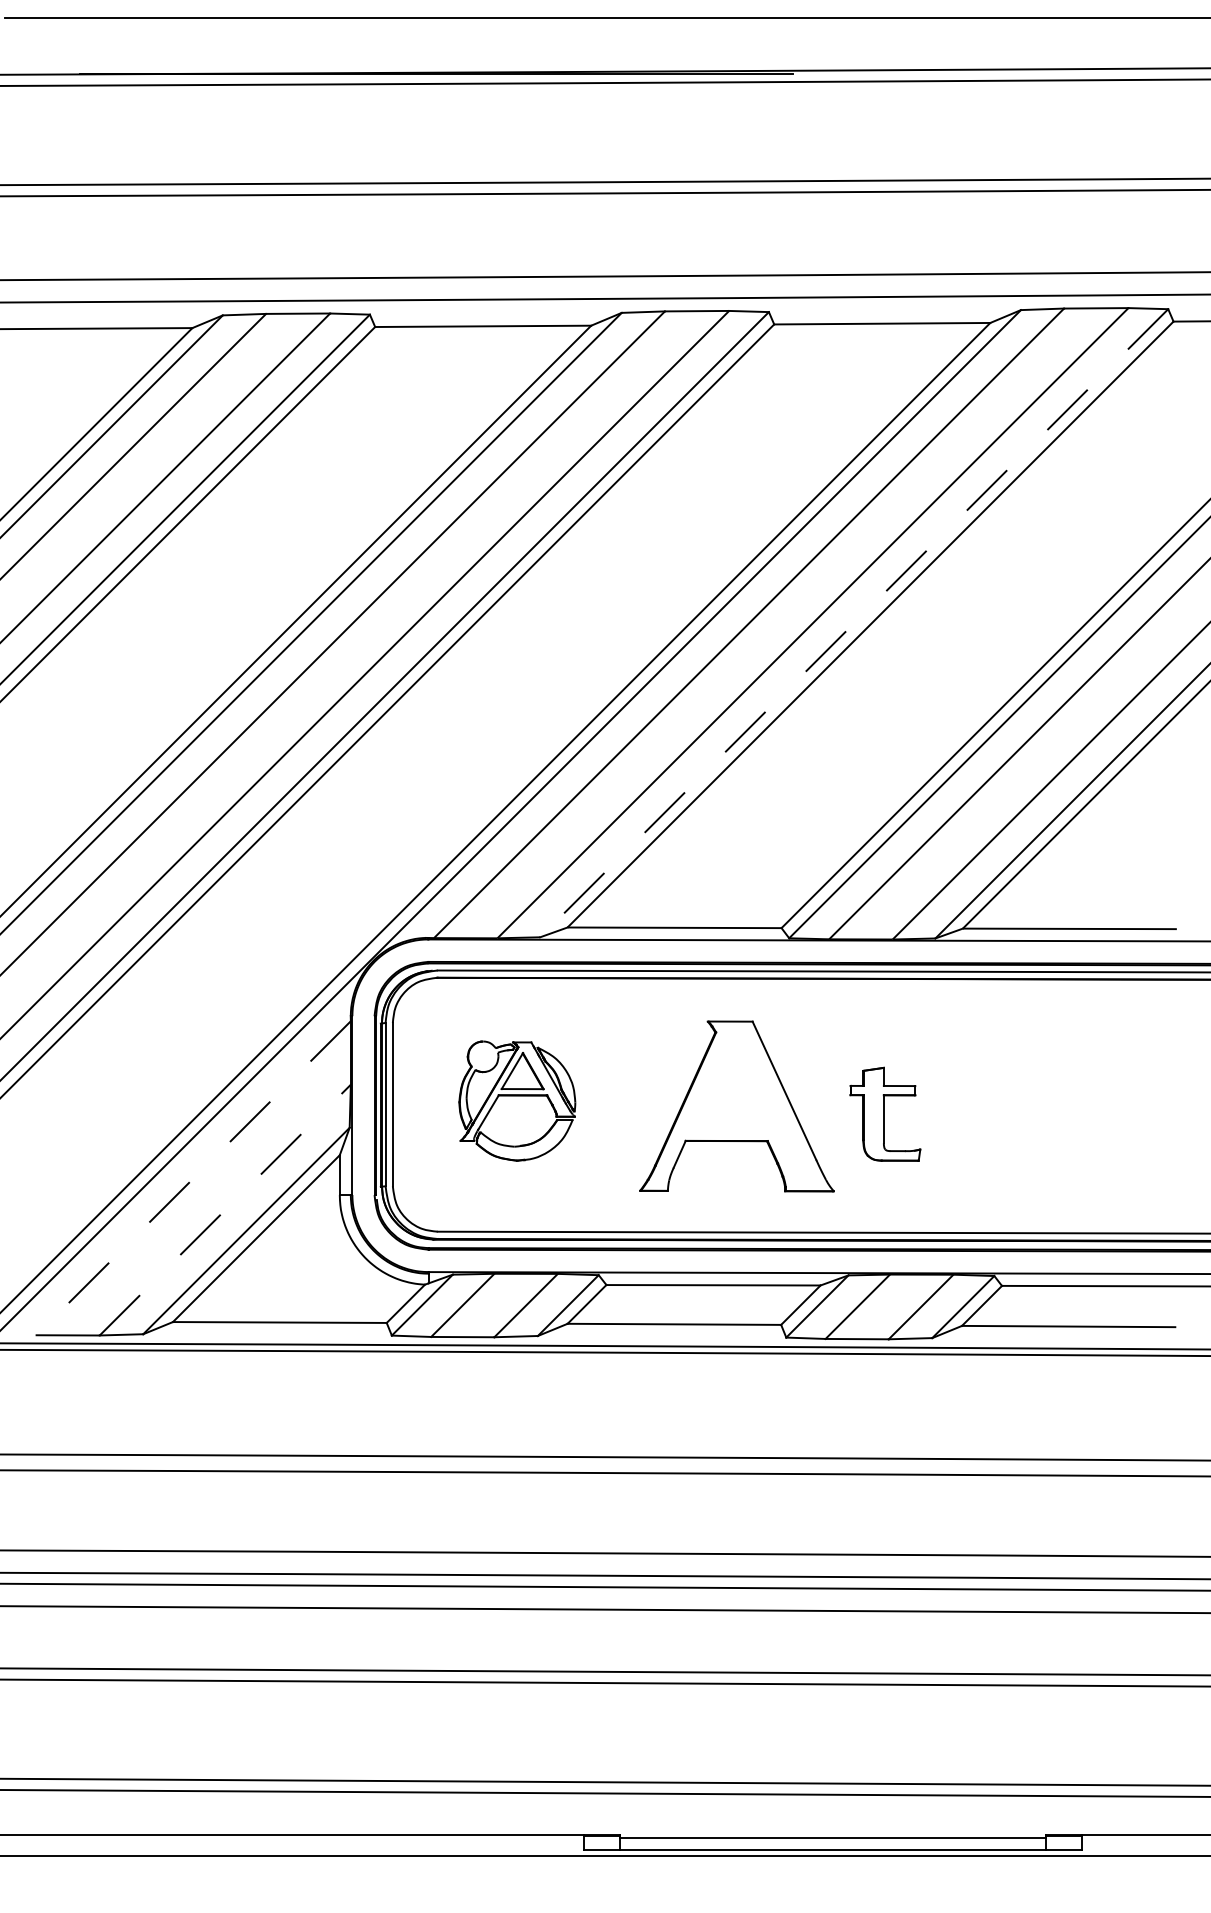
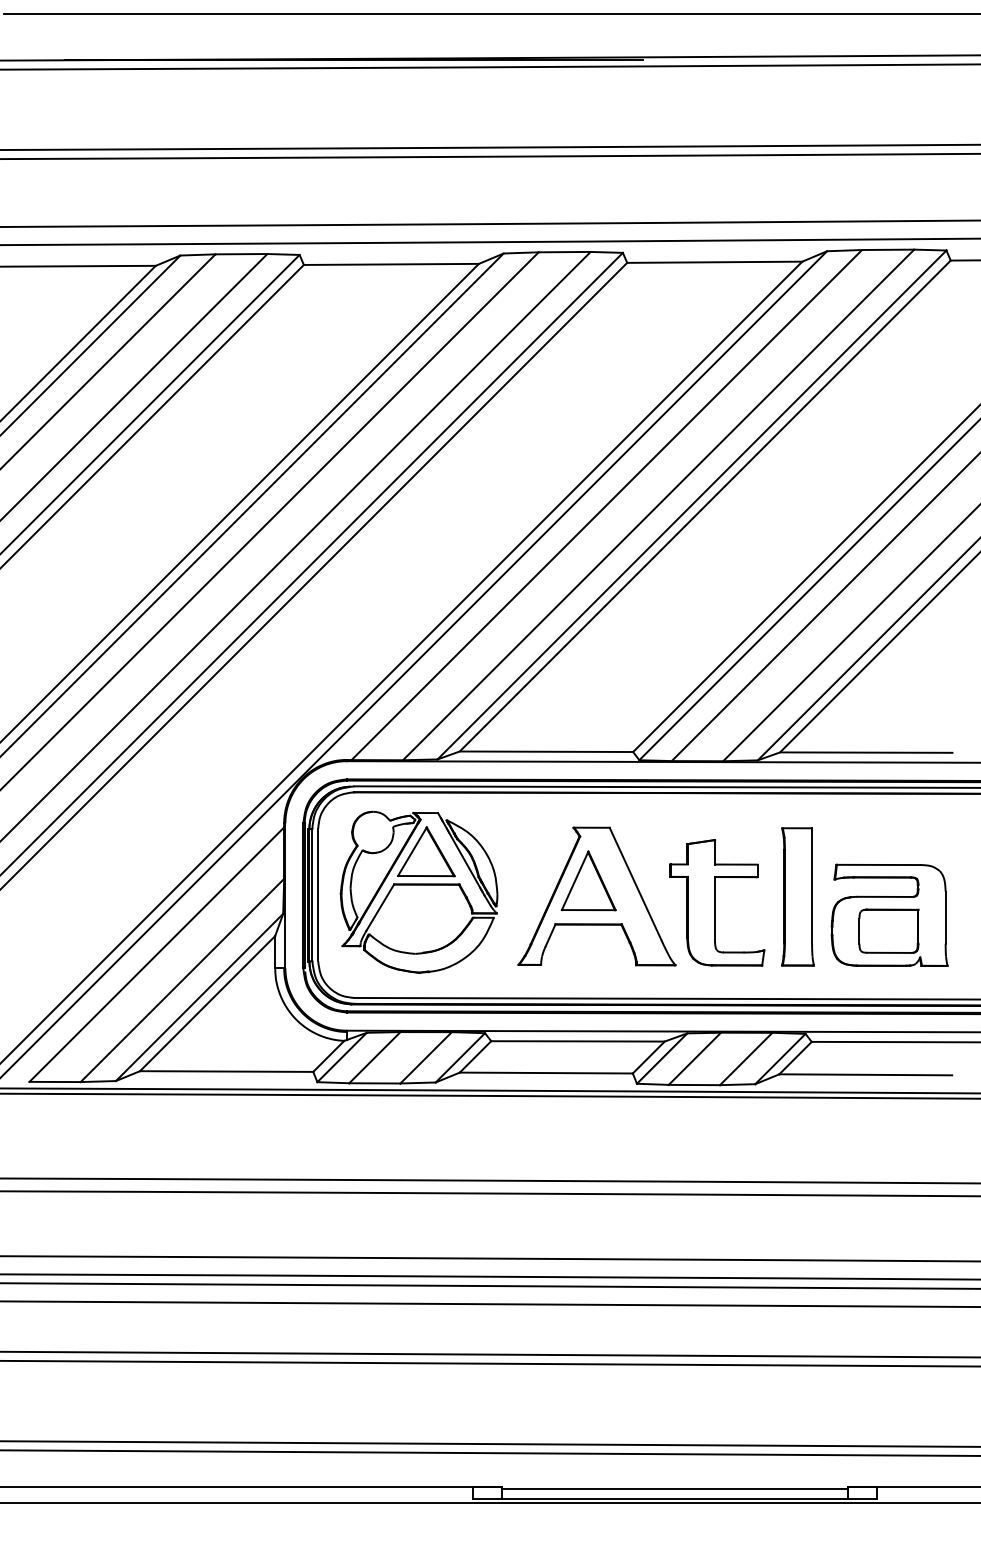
line: (854, 622) -> (692, 504), dashed -> solid
part: (726, 1086) -> (588, 880), added
part: (516, 1100) -> (418, 891), size x1.67
part: (984, 1106) -> (797, 896), added
part: (885, 1113) -> (717, 902), size x1.67
part: (1097, 1128) -> (889, 914), added
line: (193, 1178) -> (156, 954), dashed -> solid
line: (225, 1210) -> (182, 980), dashed -> solid

